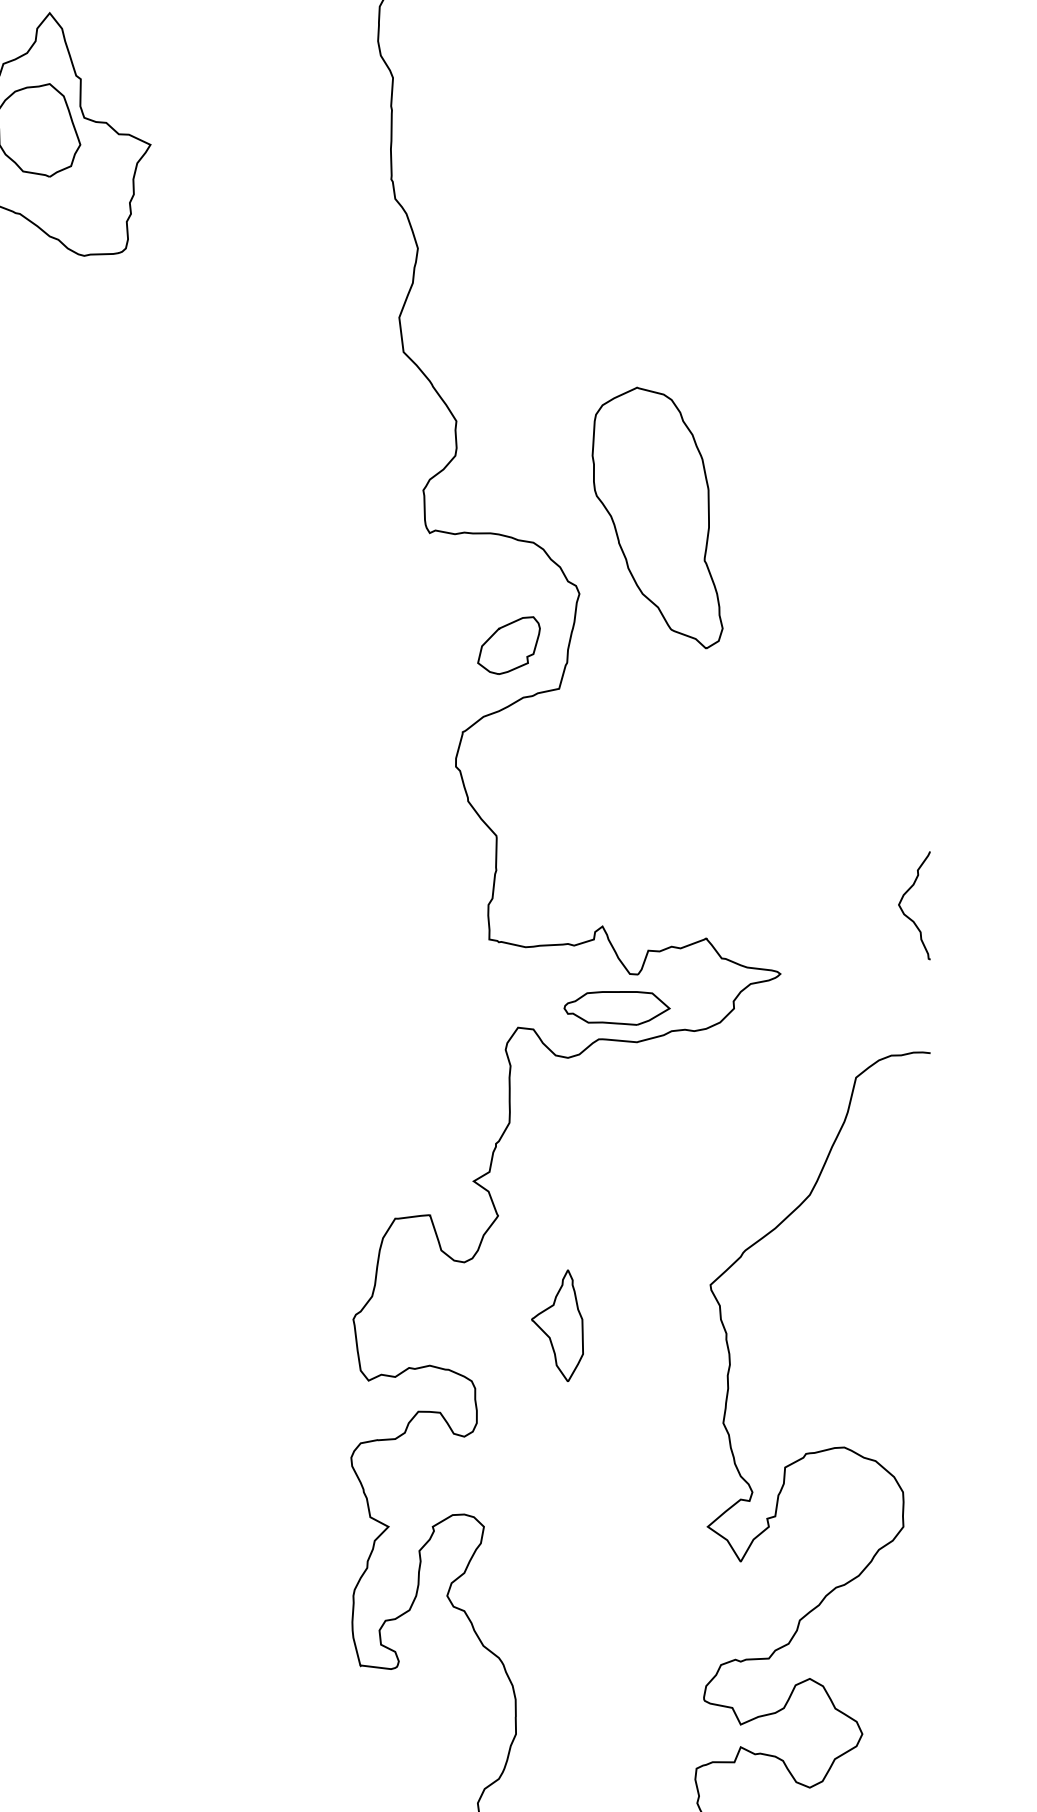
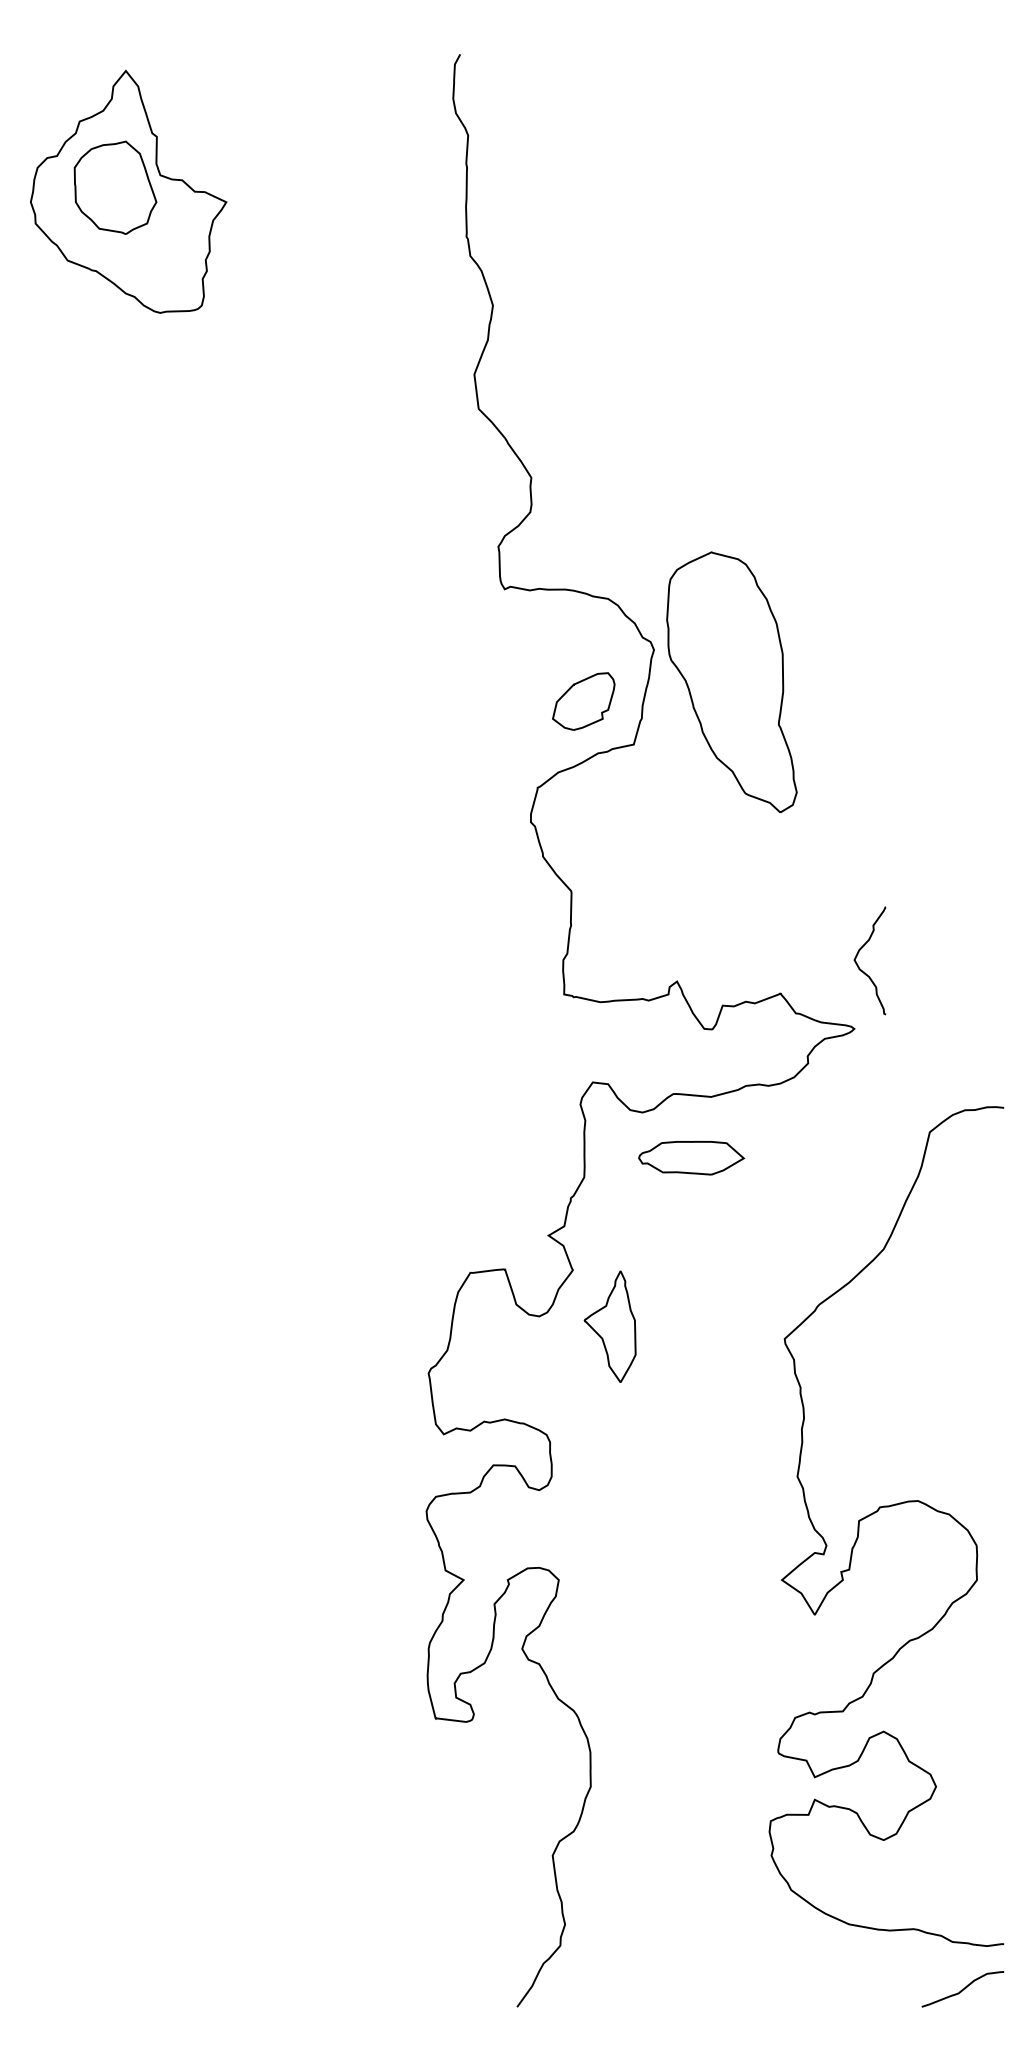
part: (657, 517) -> (731, 681), moved
curve: (903, 911) -> (859, 966), moved
part: (617, 1008) -> (691, 1158), moved
part: (556, 1325) -> (609, 1326), moved

